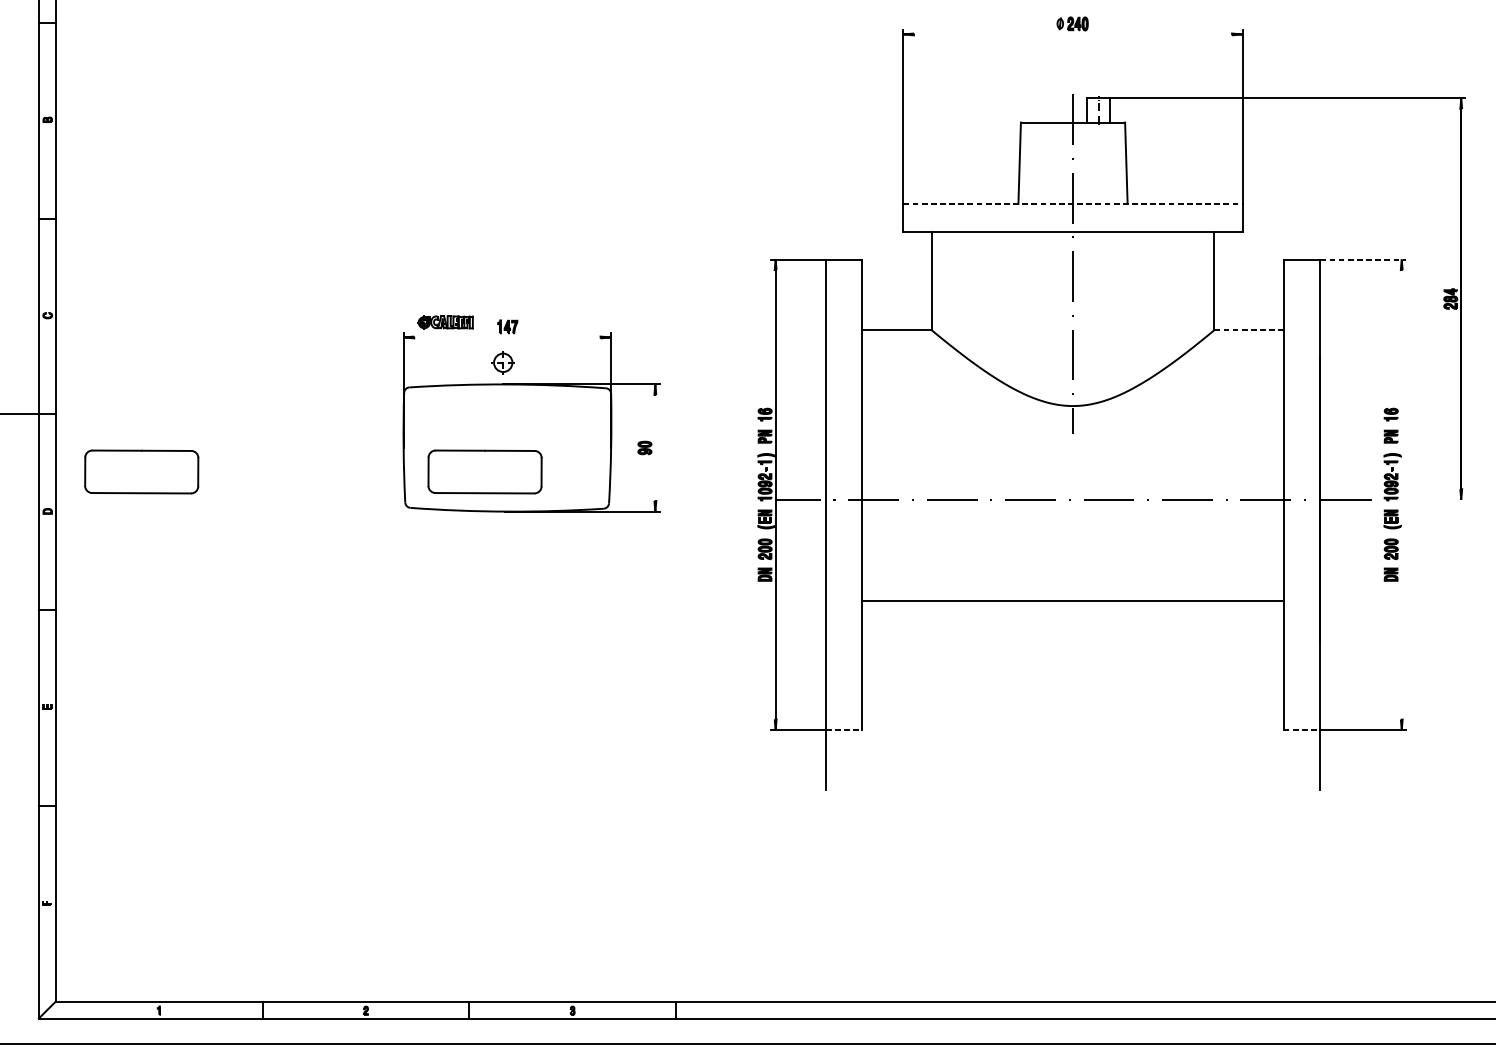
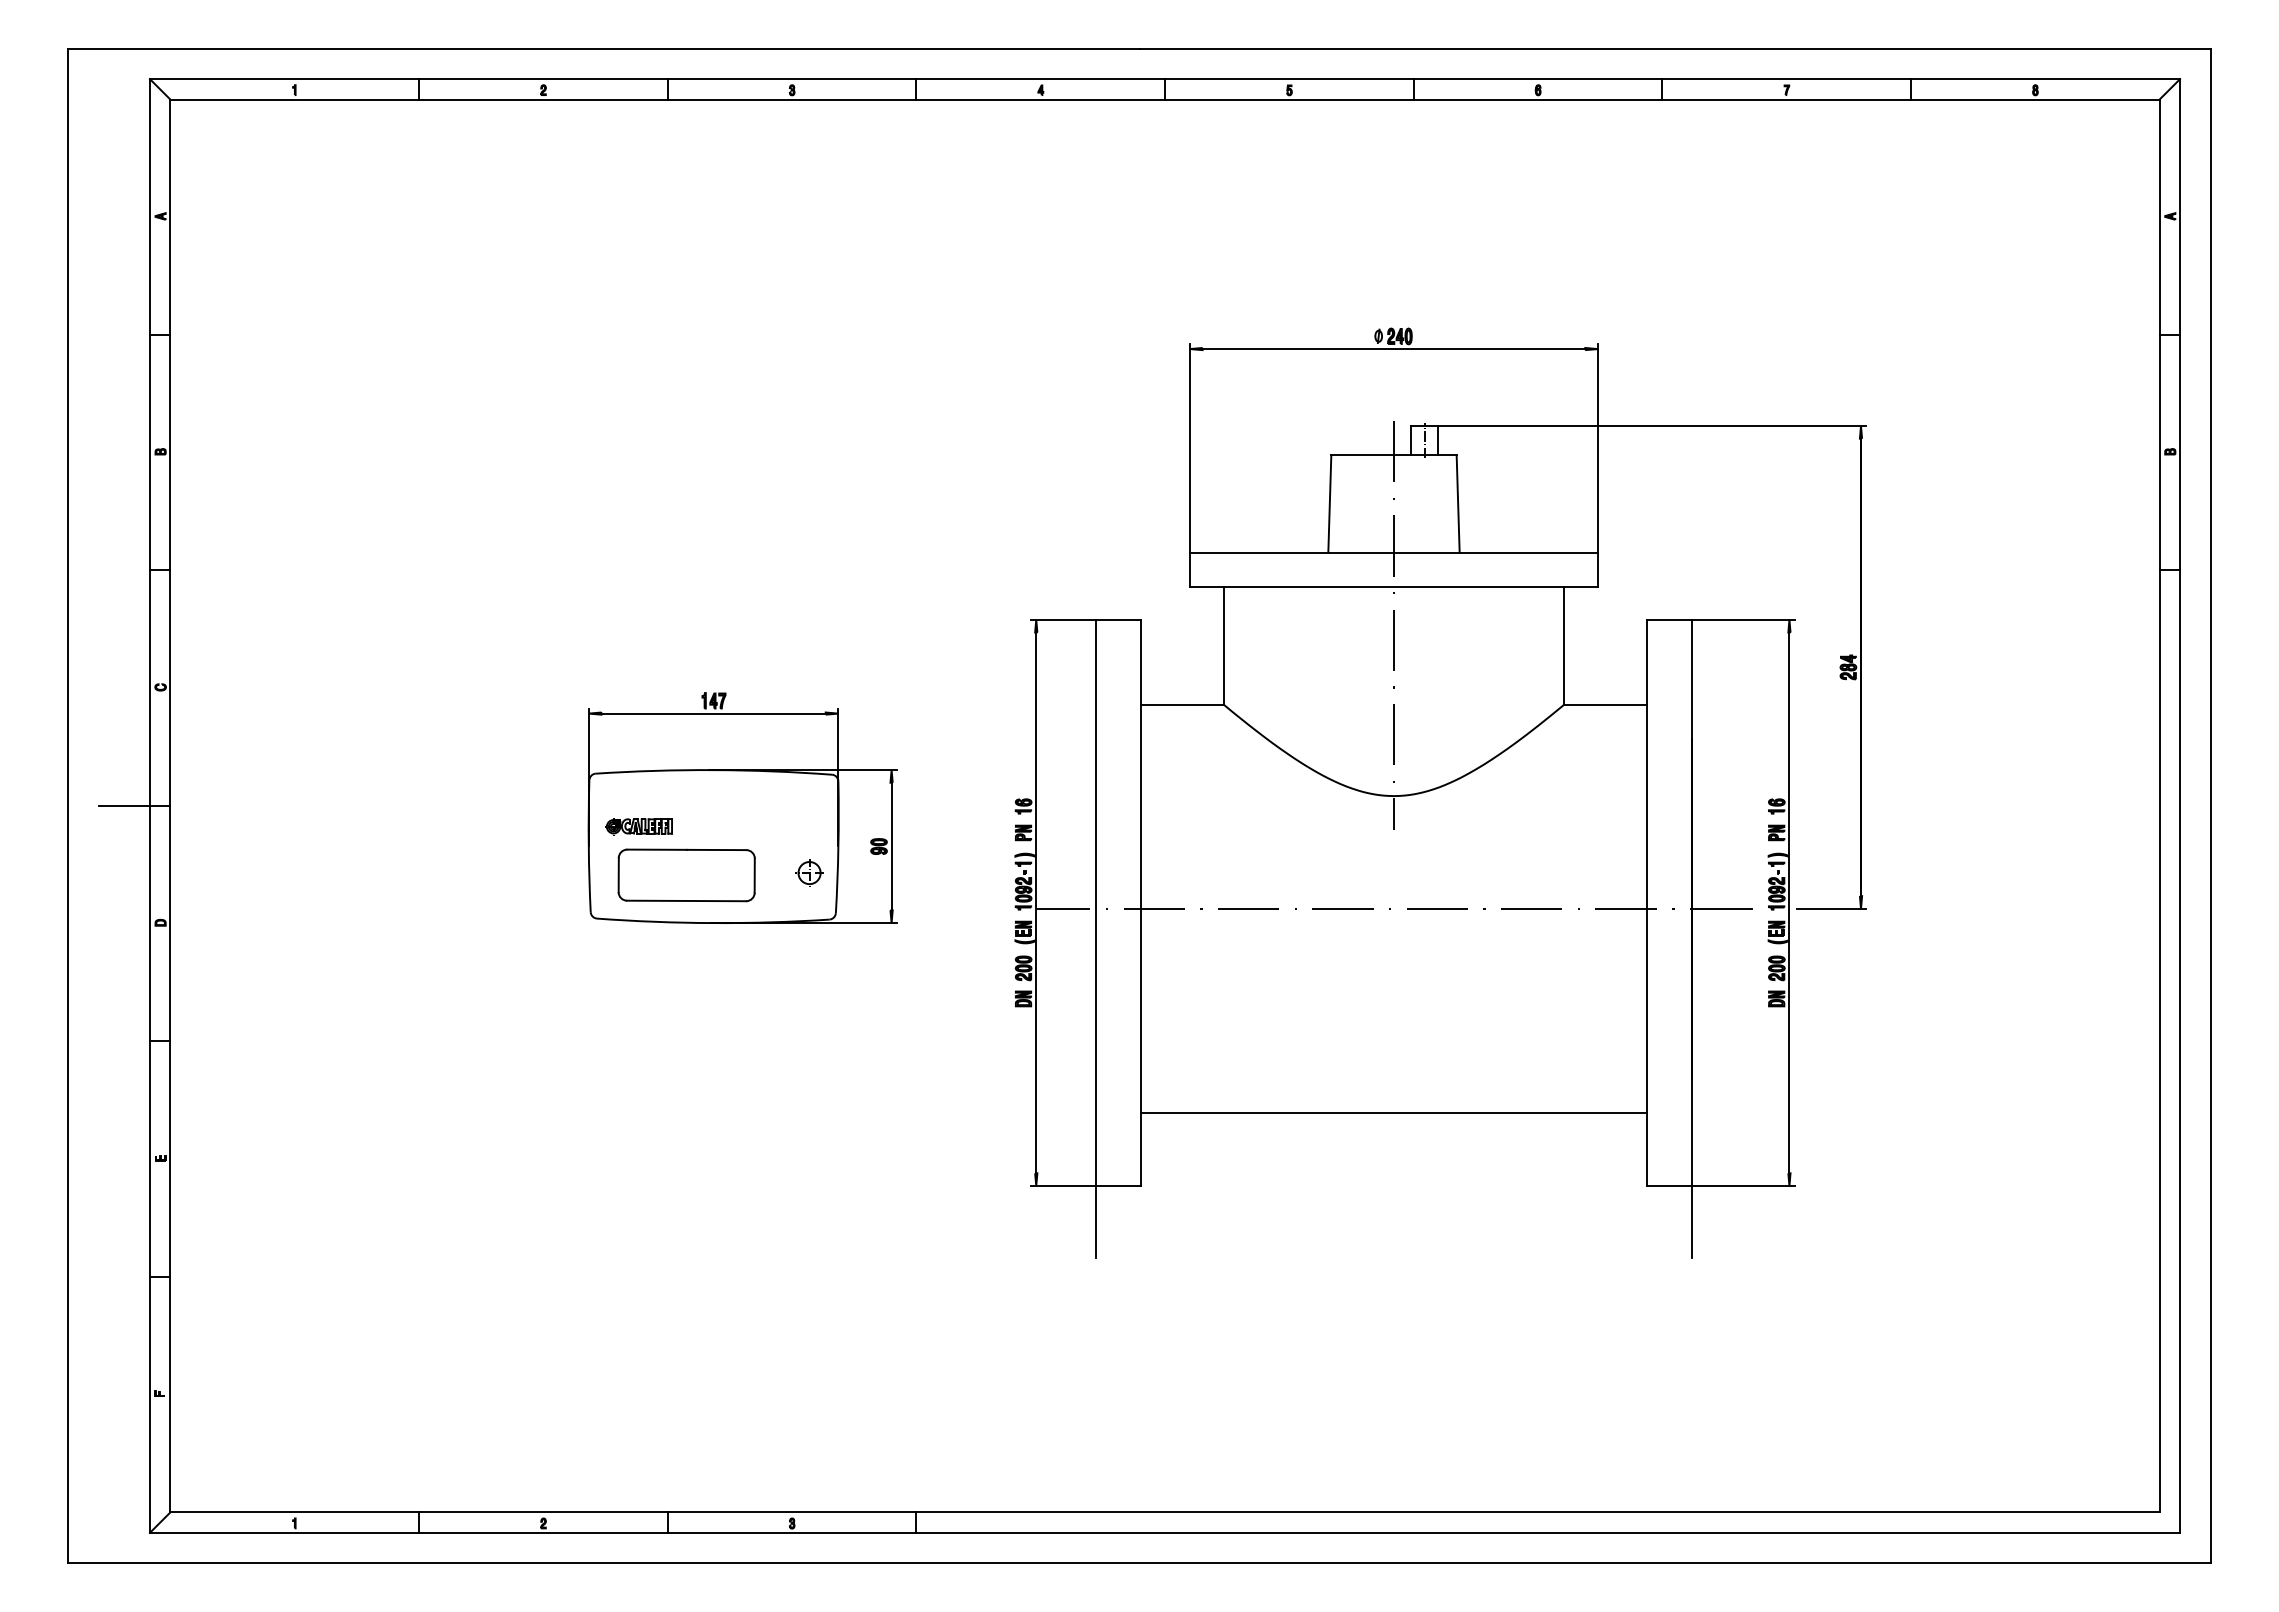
line: (1072, 34) -> (1393, 349), added
line: (1073, 203) -> (1394, 552), dashed -> solid
line: (1363, 259) -> (1743, 619), dashed -> solid
part: (444, 322) -> (638, 826), moved
line: (1248, 329) -> (1605, 704), dashed -> solid
line: (507, 337) -> (713, 713), added
part: (503, 362) -> (809, 872), moved
line: (655, 447) -> (891, 846), added
part: (141, 472) -> (273, 875), removed
line: (1401, 494) -> (1789, 902), added
line: (1436, 499) -> (1831, 908), added
line: (1072, 600) -> (1393, 1112), moved
line: (844, 729) -> (1119, 1185), dashed -> solid
line: (1302, 729) -> (1669, 1185), dashed -> solid

